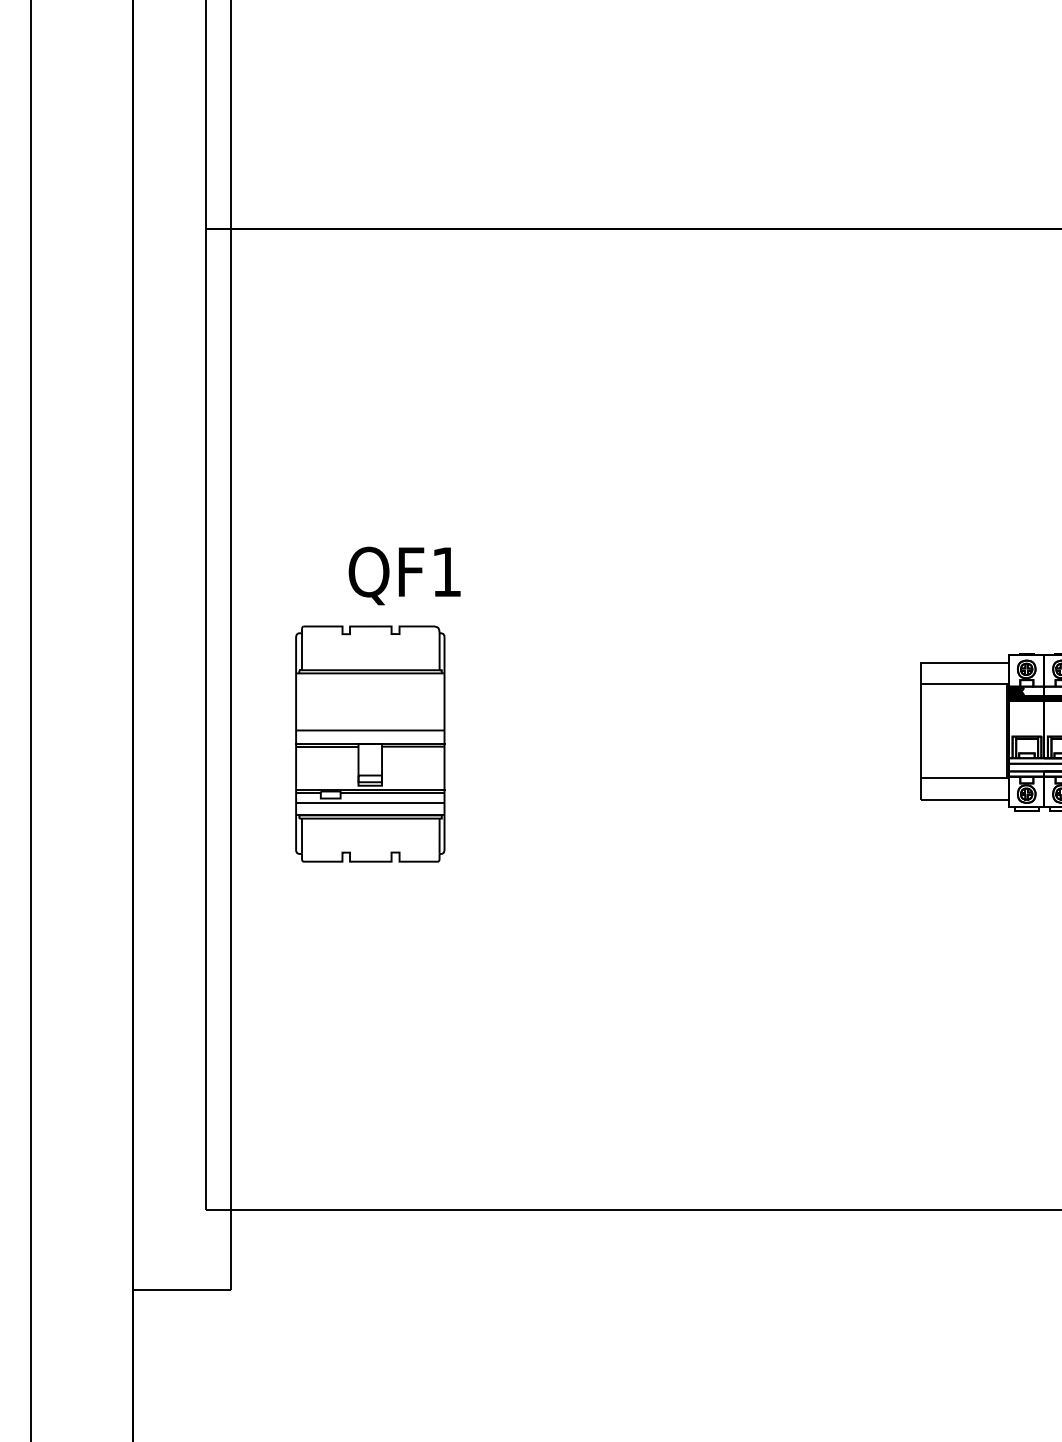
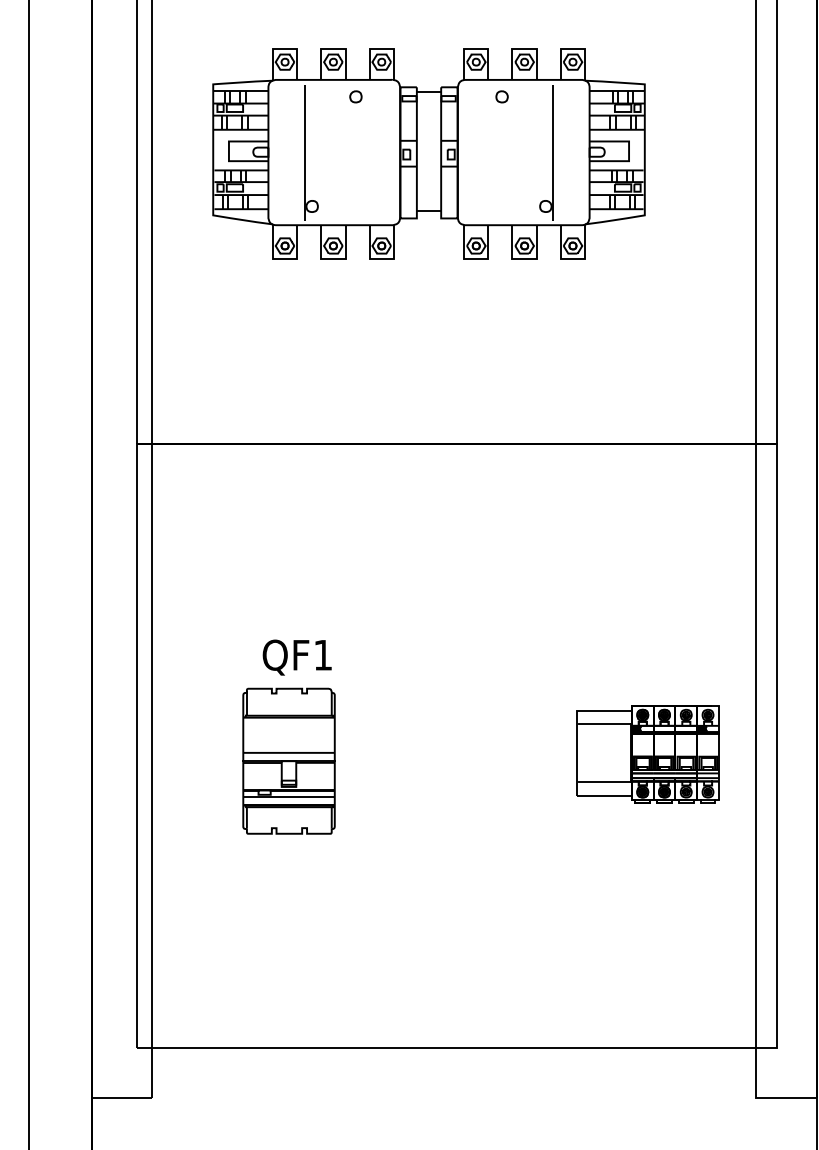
text: (403, 575) -> (296, 657), moved
part: (369, 742) -> (288, 760), moved

